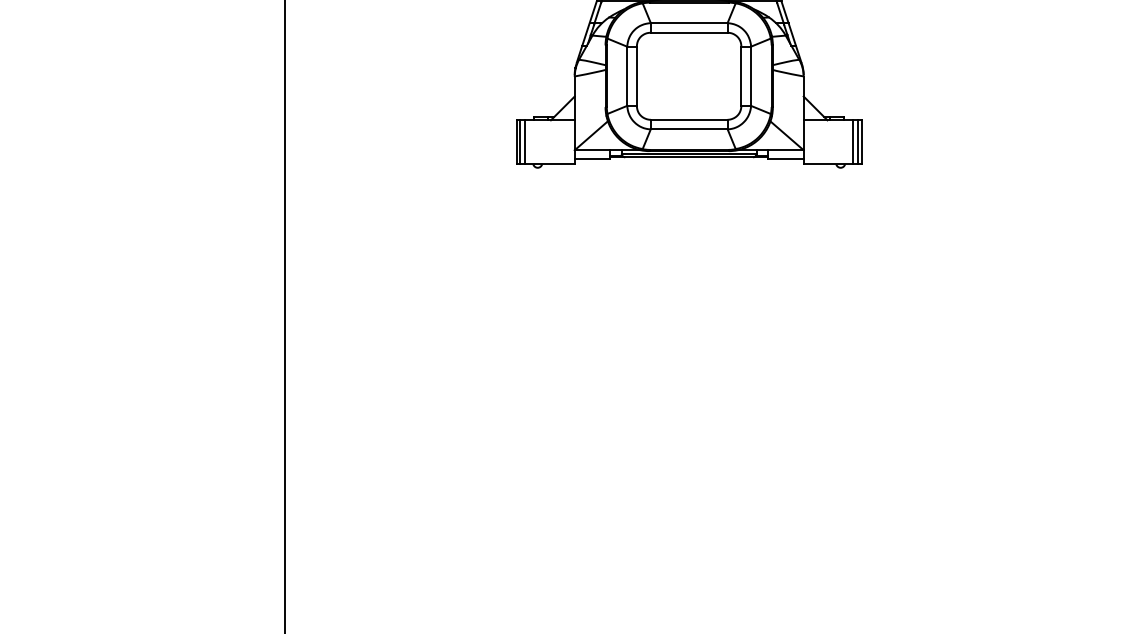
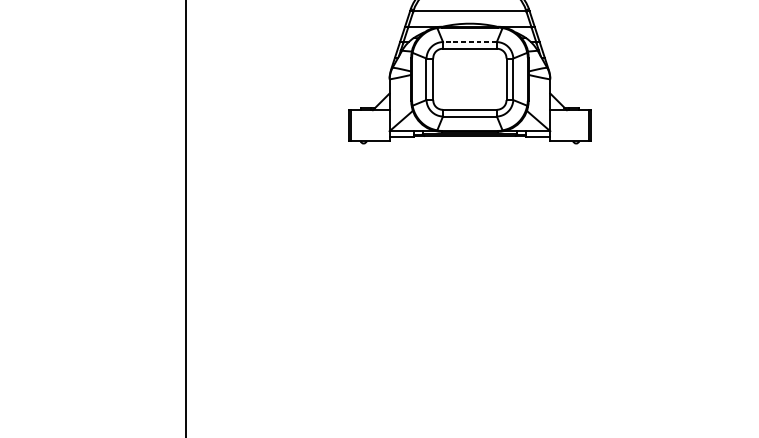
line: (688, 23) -> (469, 42), solid -> dashed
line: (525, 142) -> (355, 125), removed
line: (853, 142) -> (585, 125), removed

